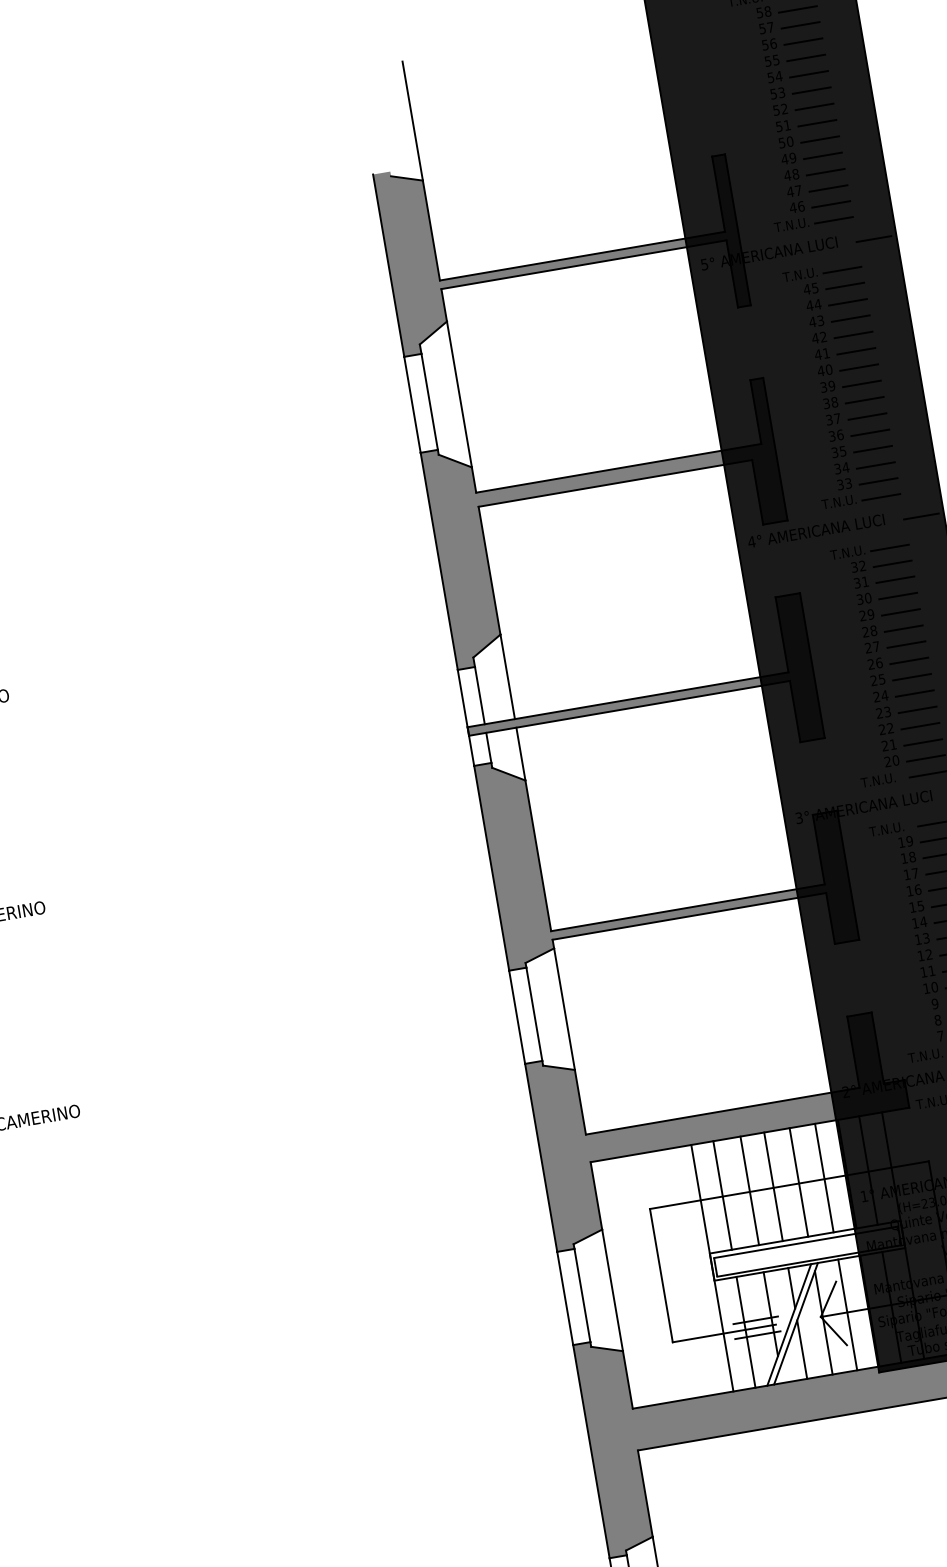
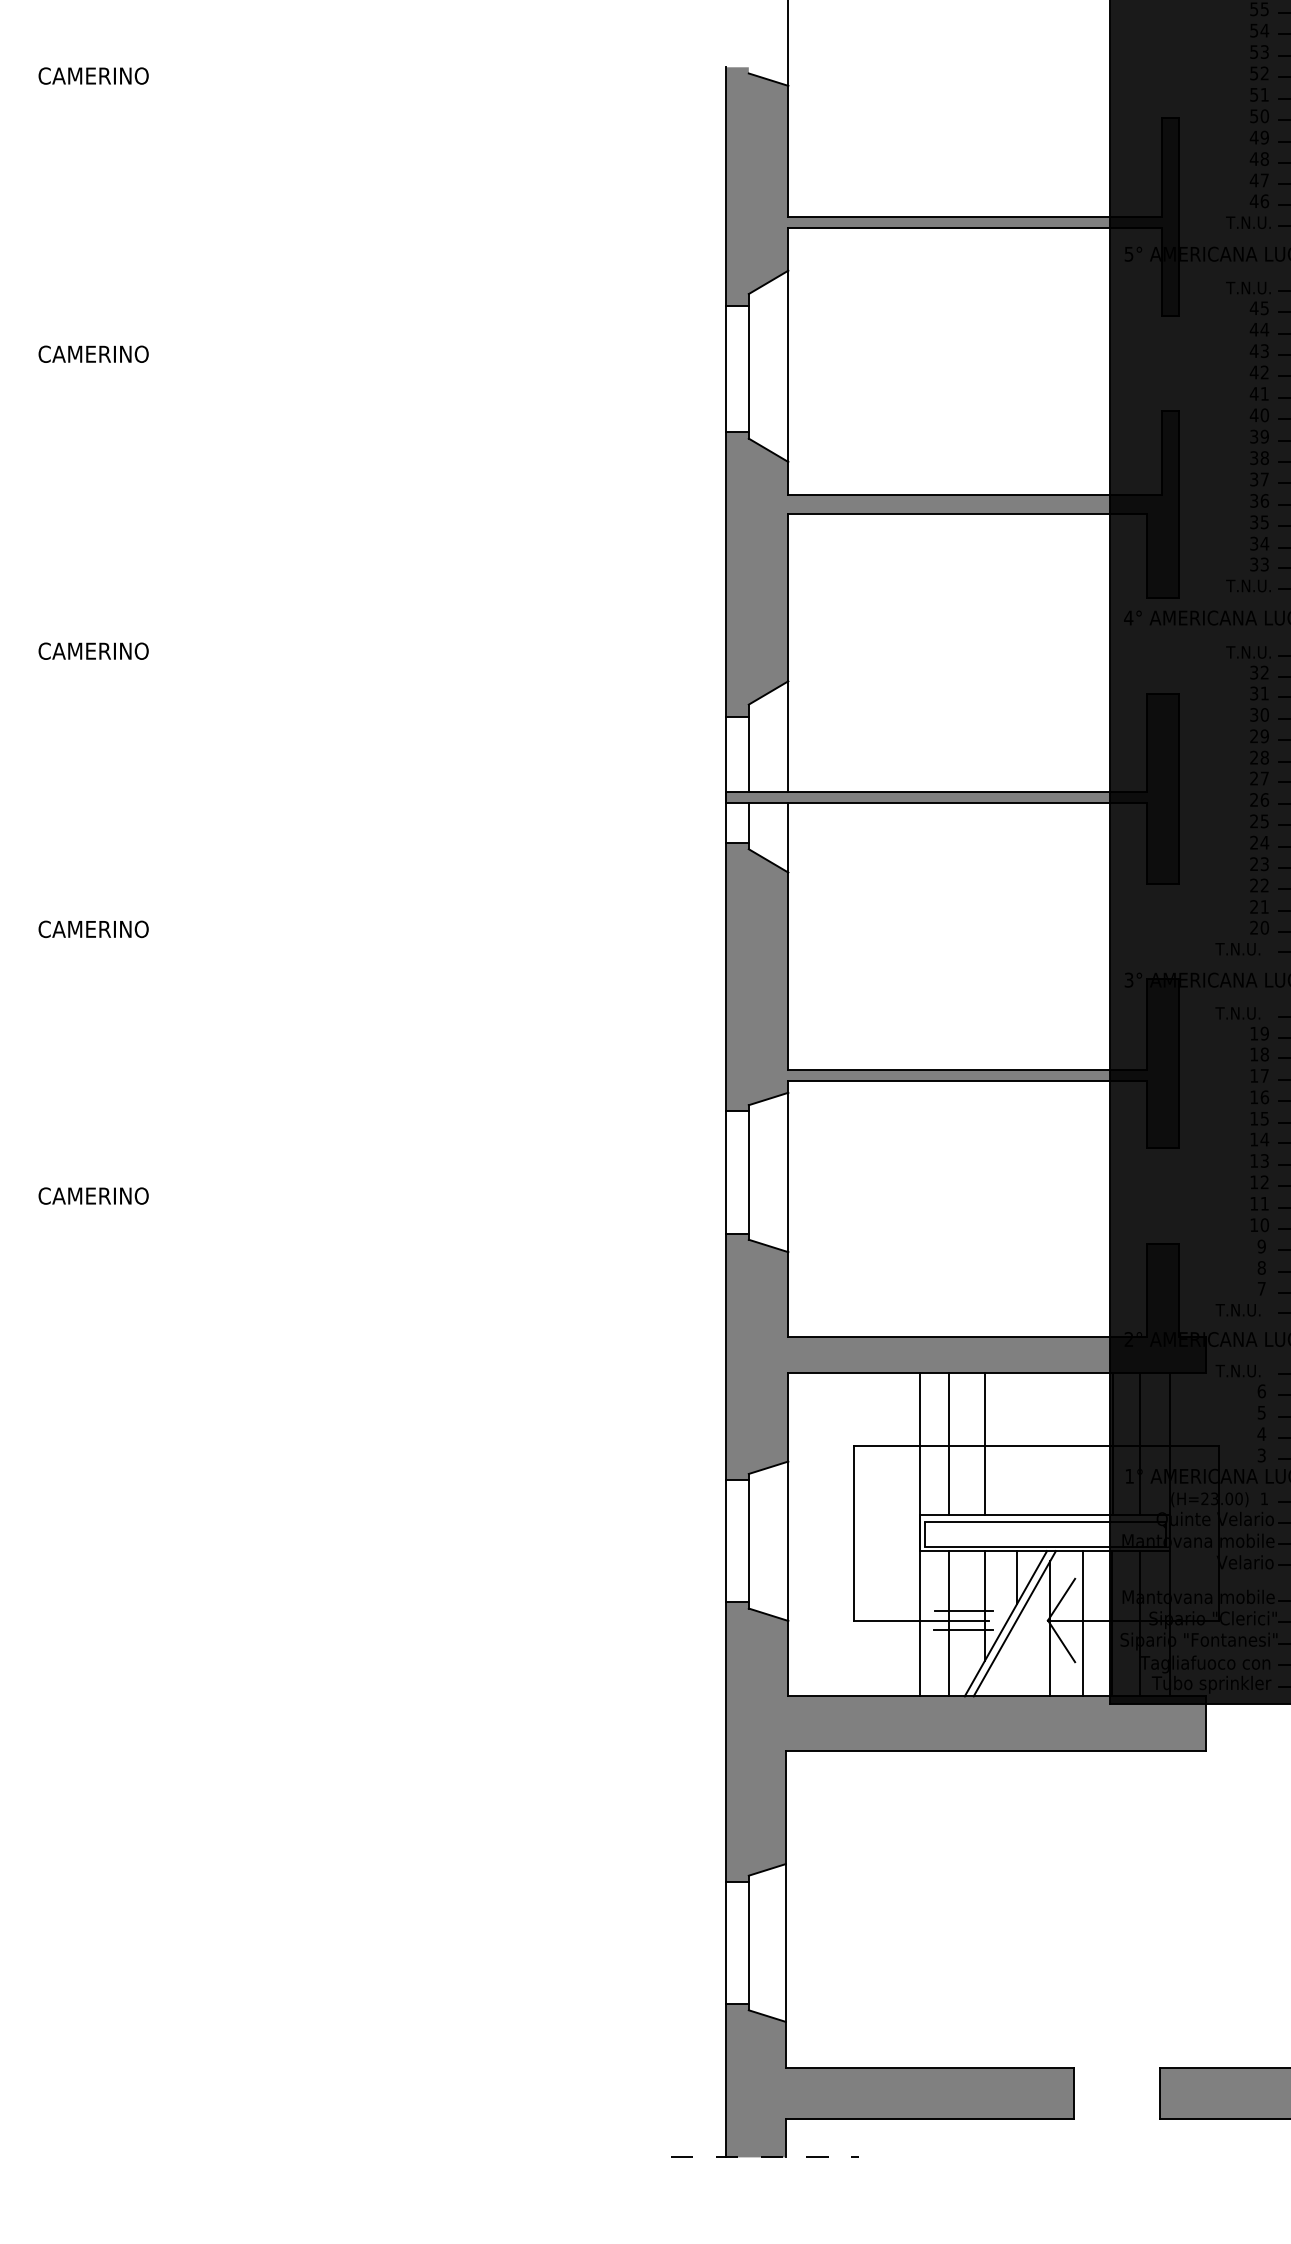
line: (824, 1178) -> (1082, 1444), removed
line: (799, 1182) -> (1049, 1444), removed
line: (773, 1186) -> (1015, 1444), removed
line: (802, 1349) -> (1017, 1657), removed

